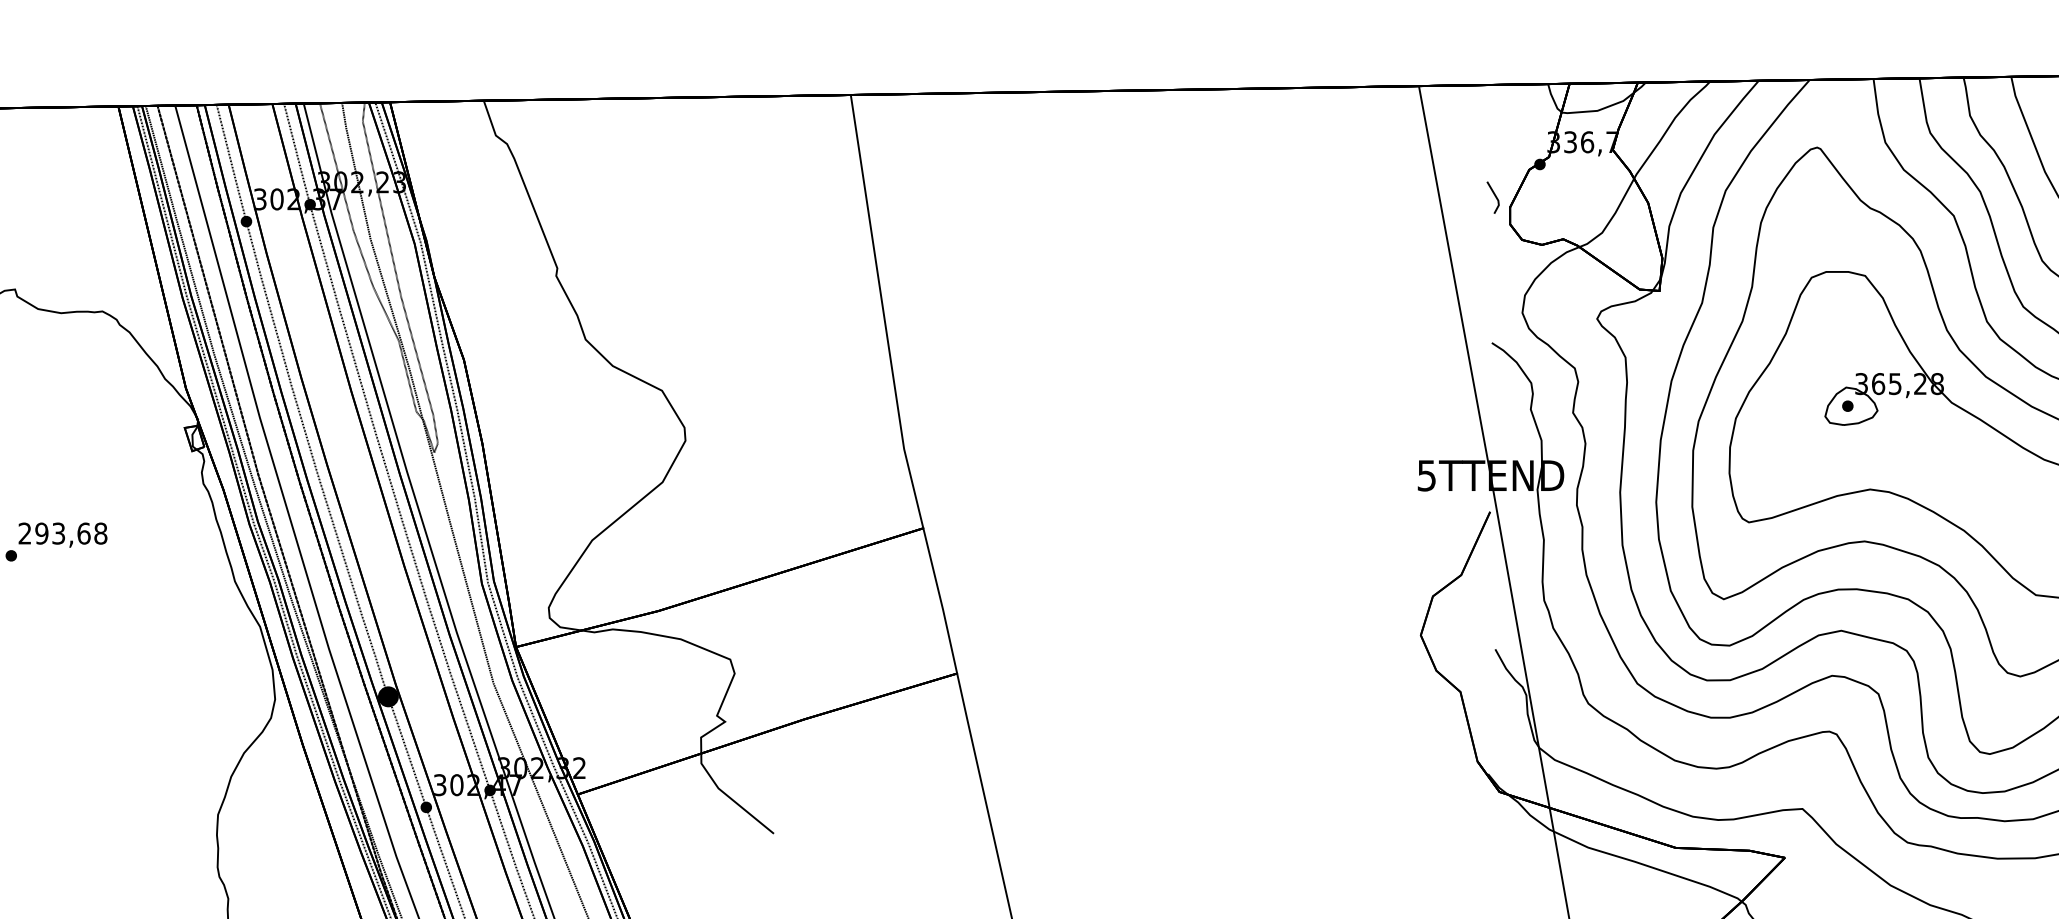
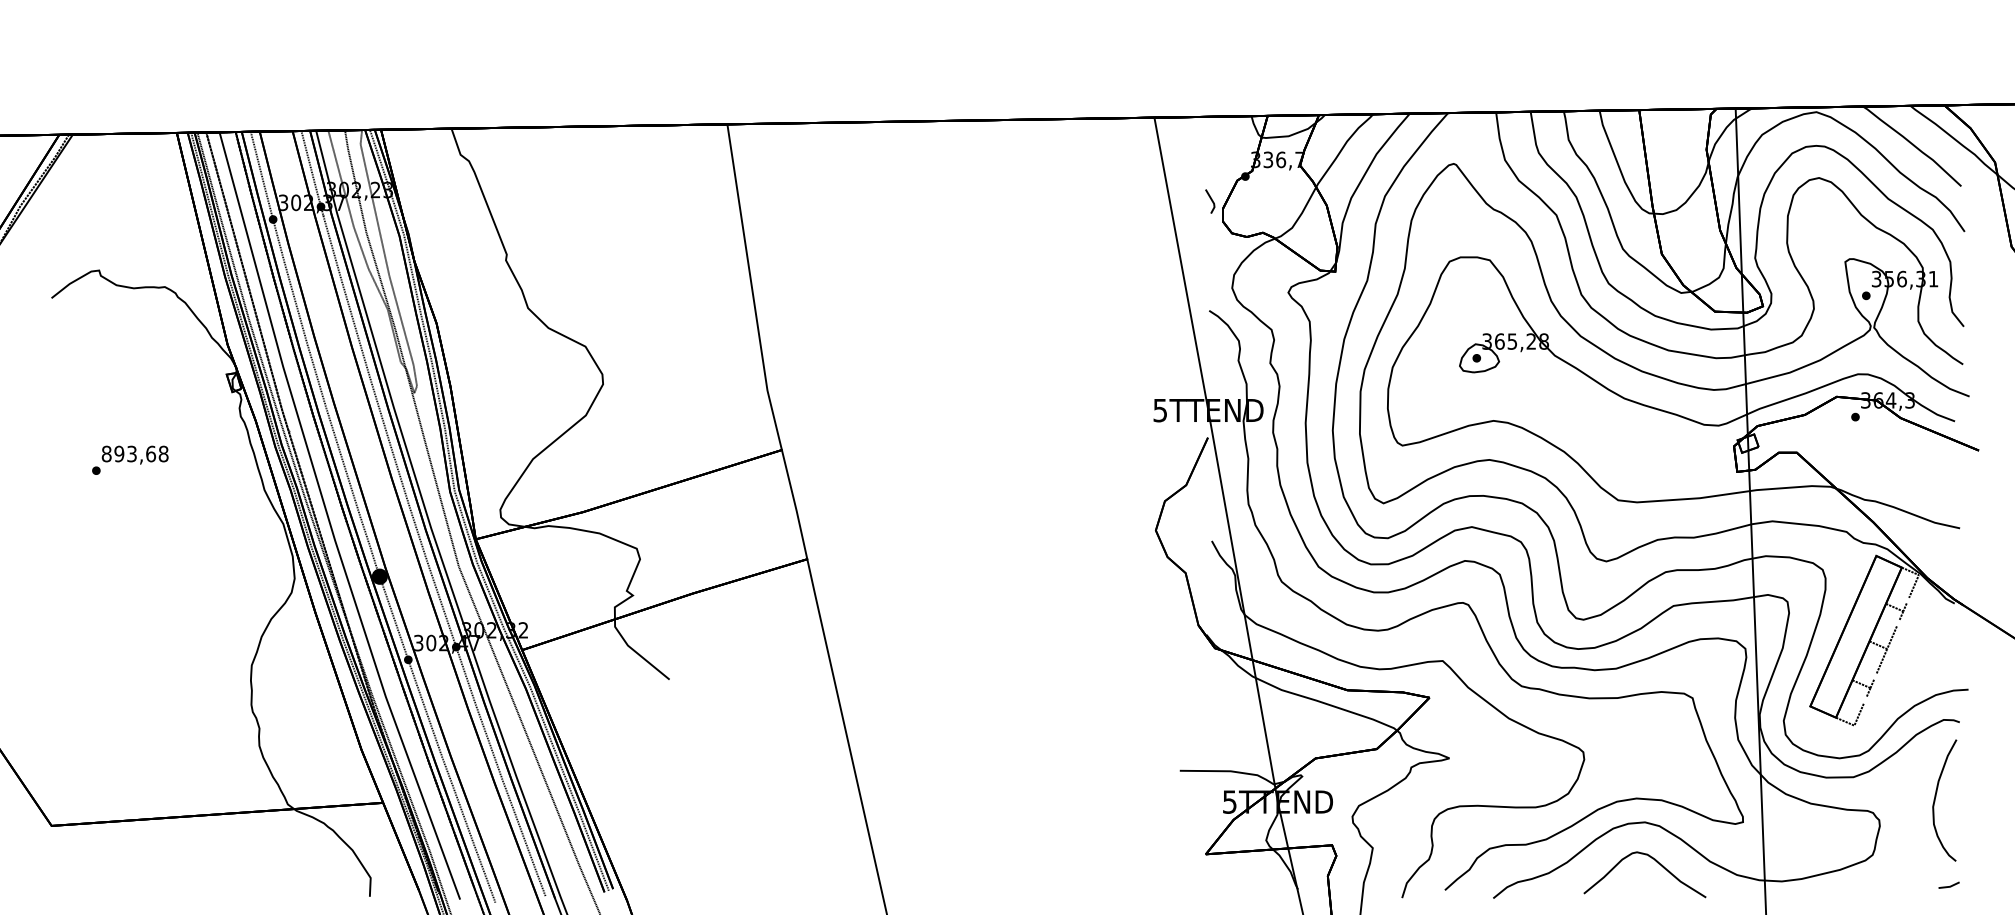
text: (24, 532) -> (106, 453), 293,68 -> 893,68

